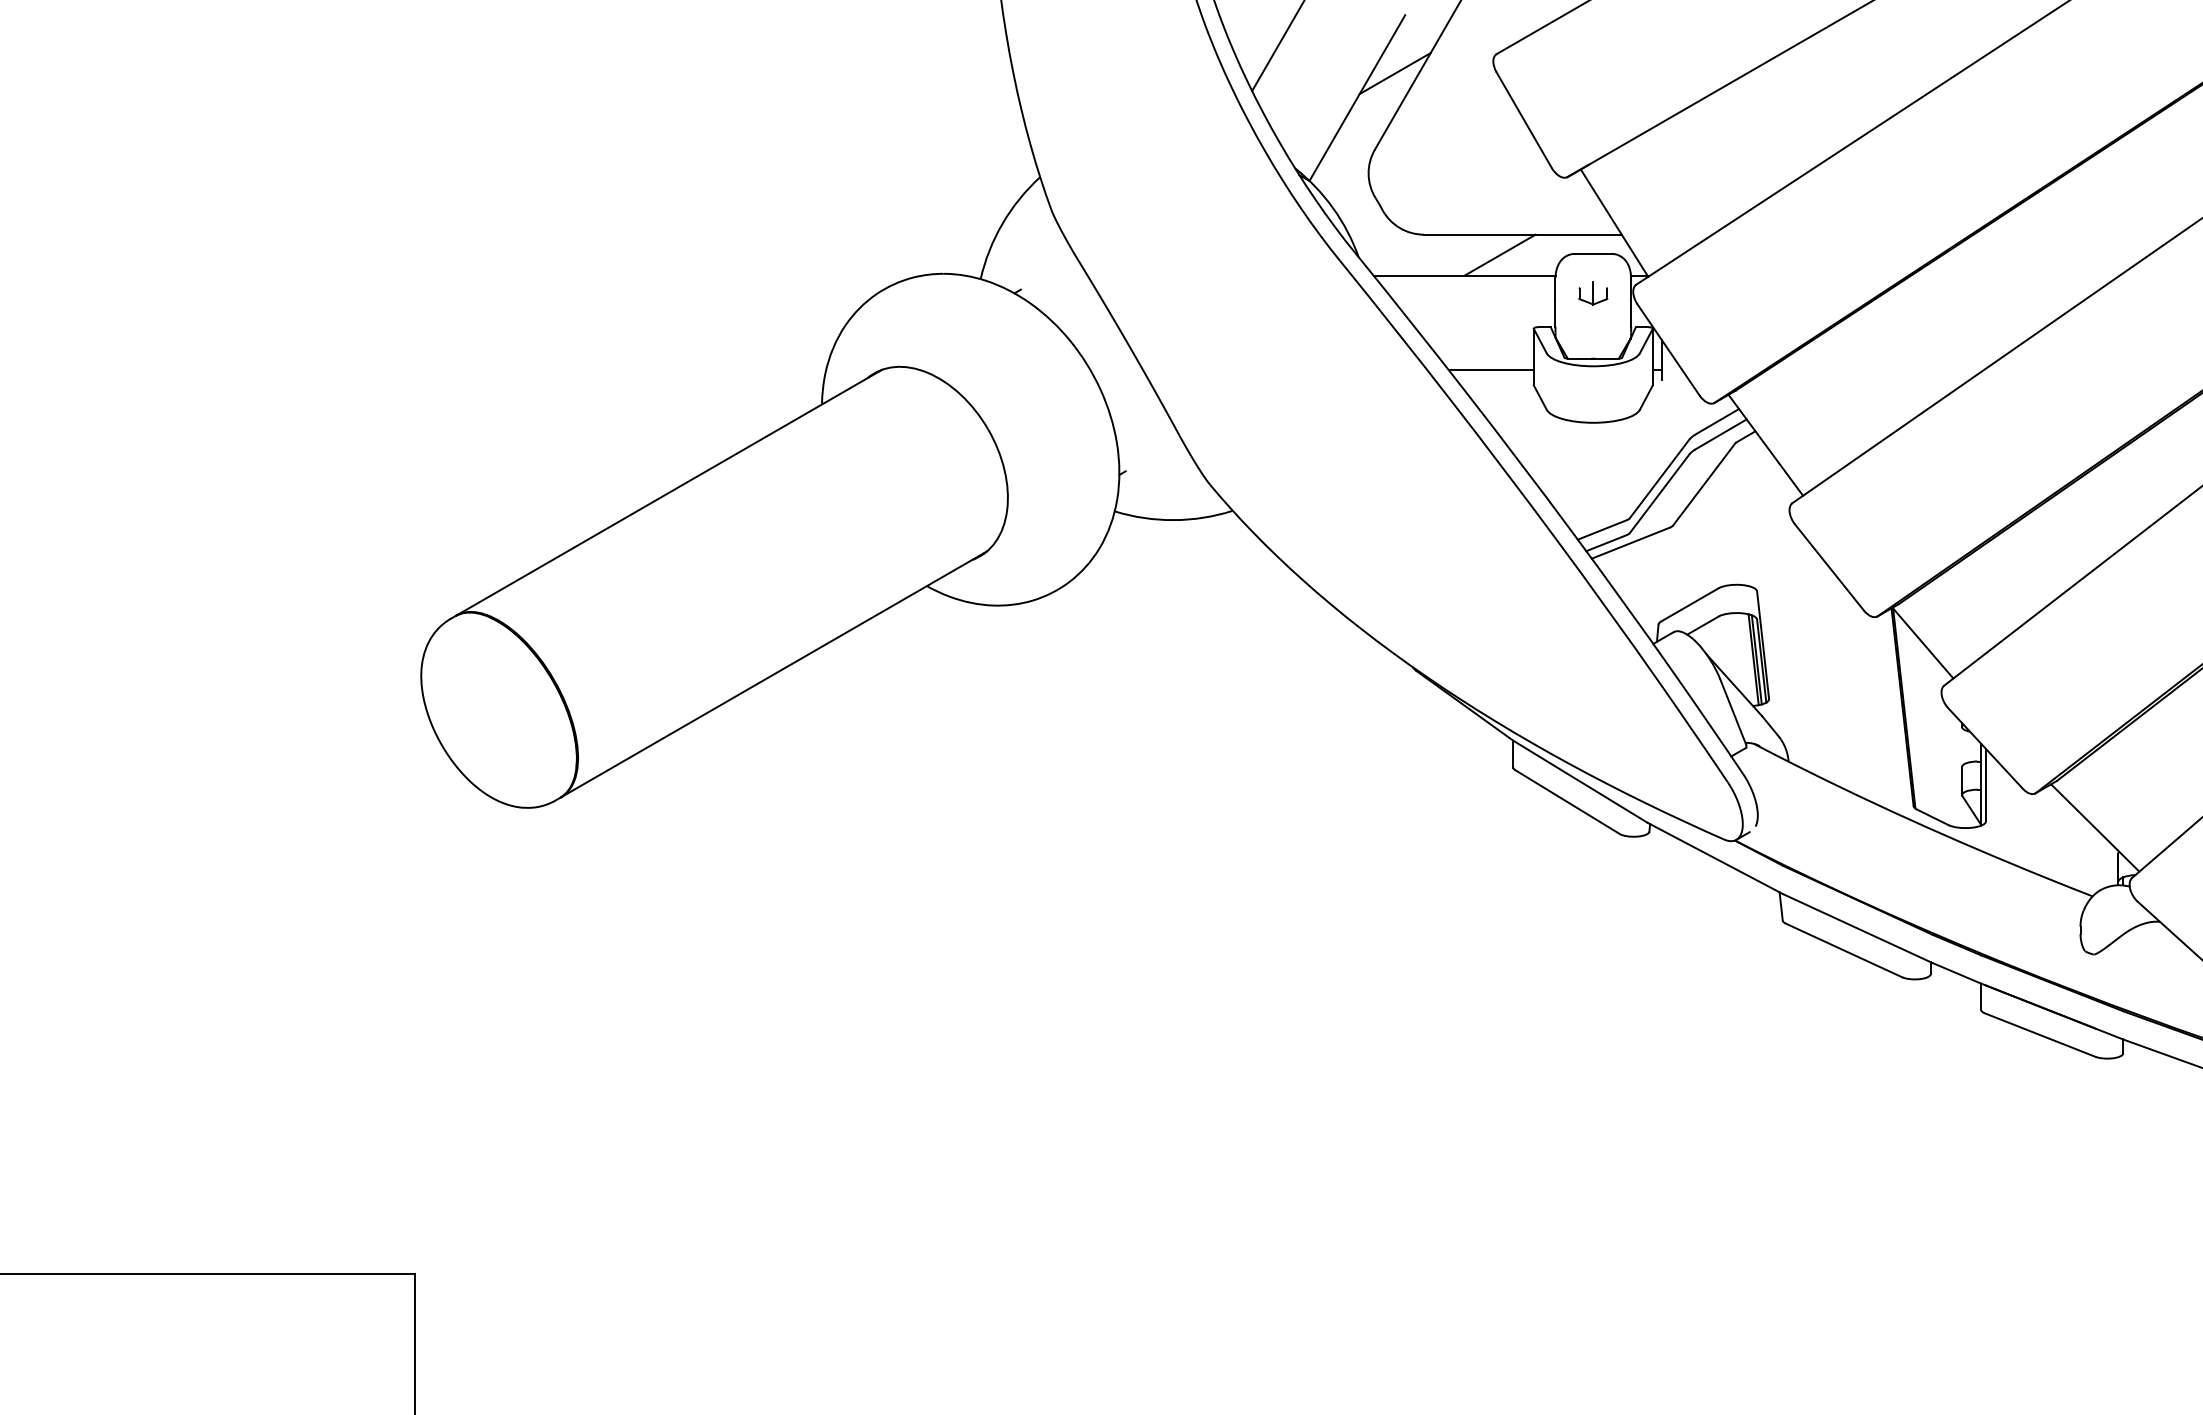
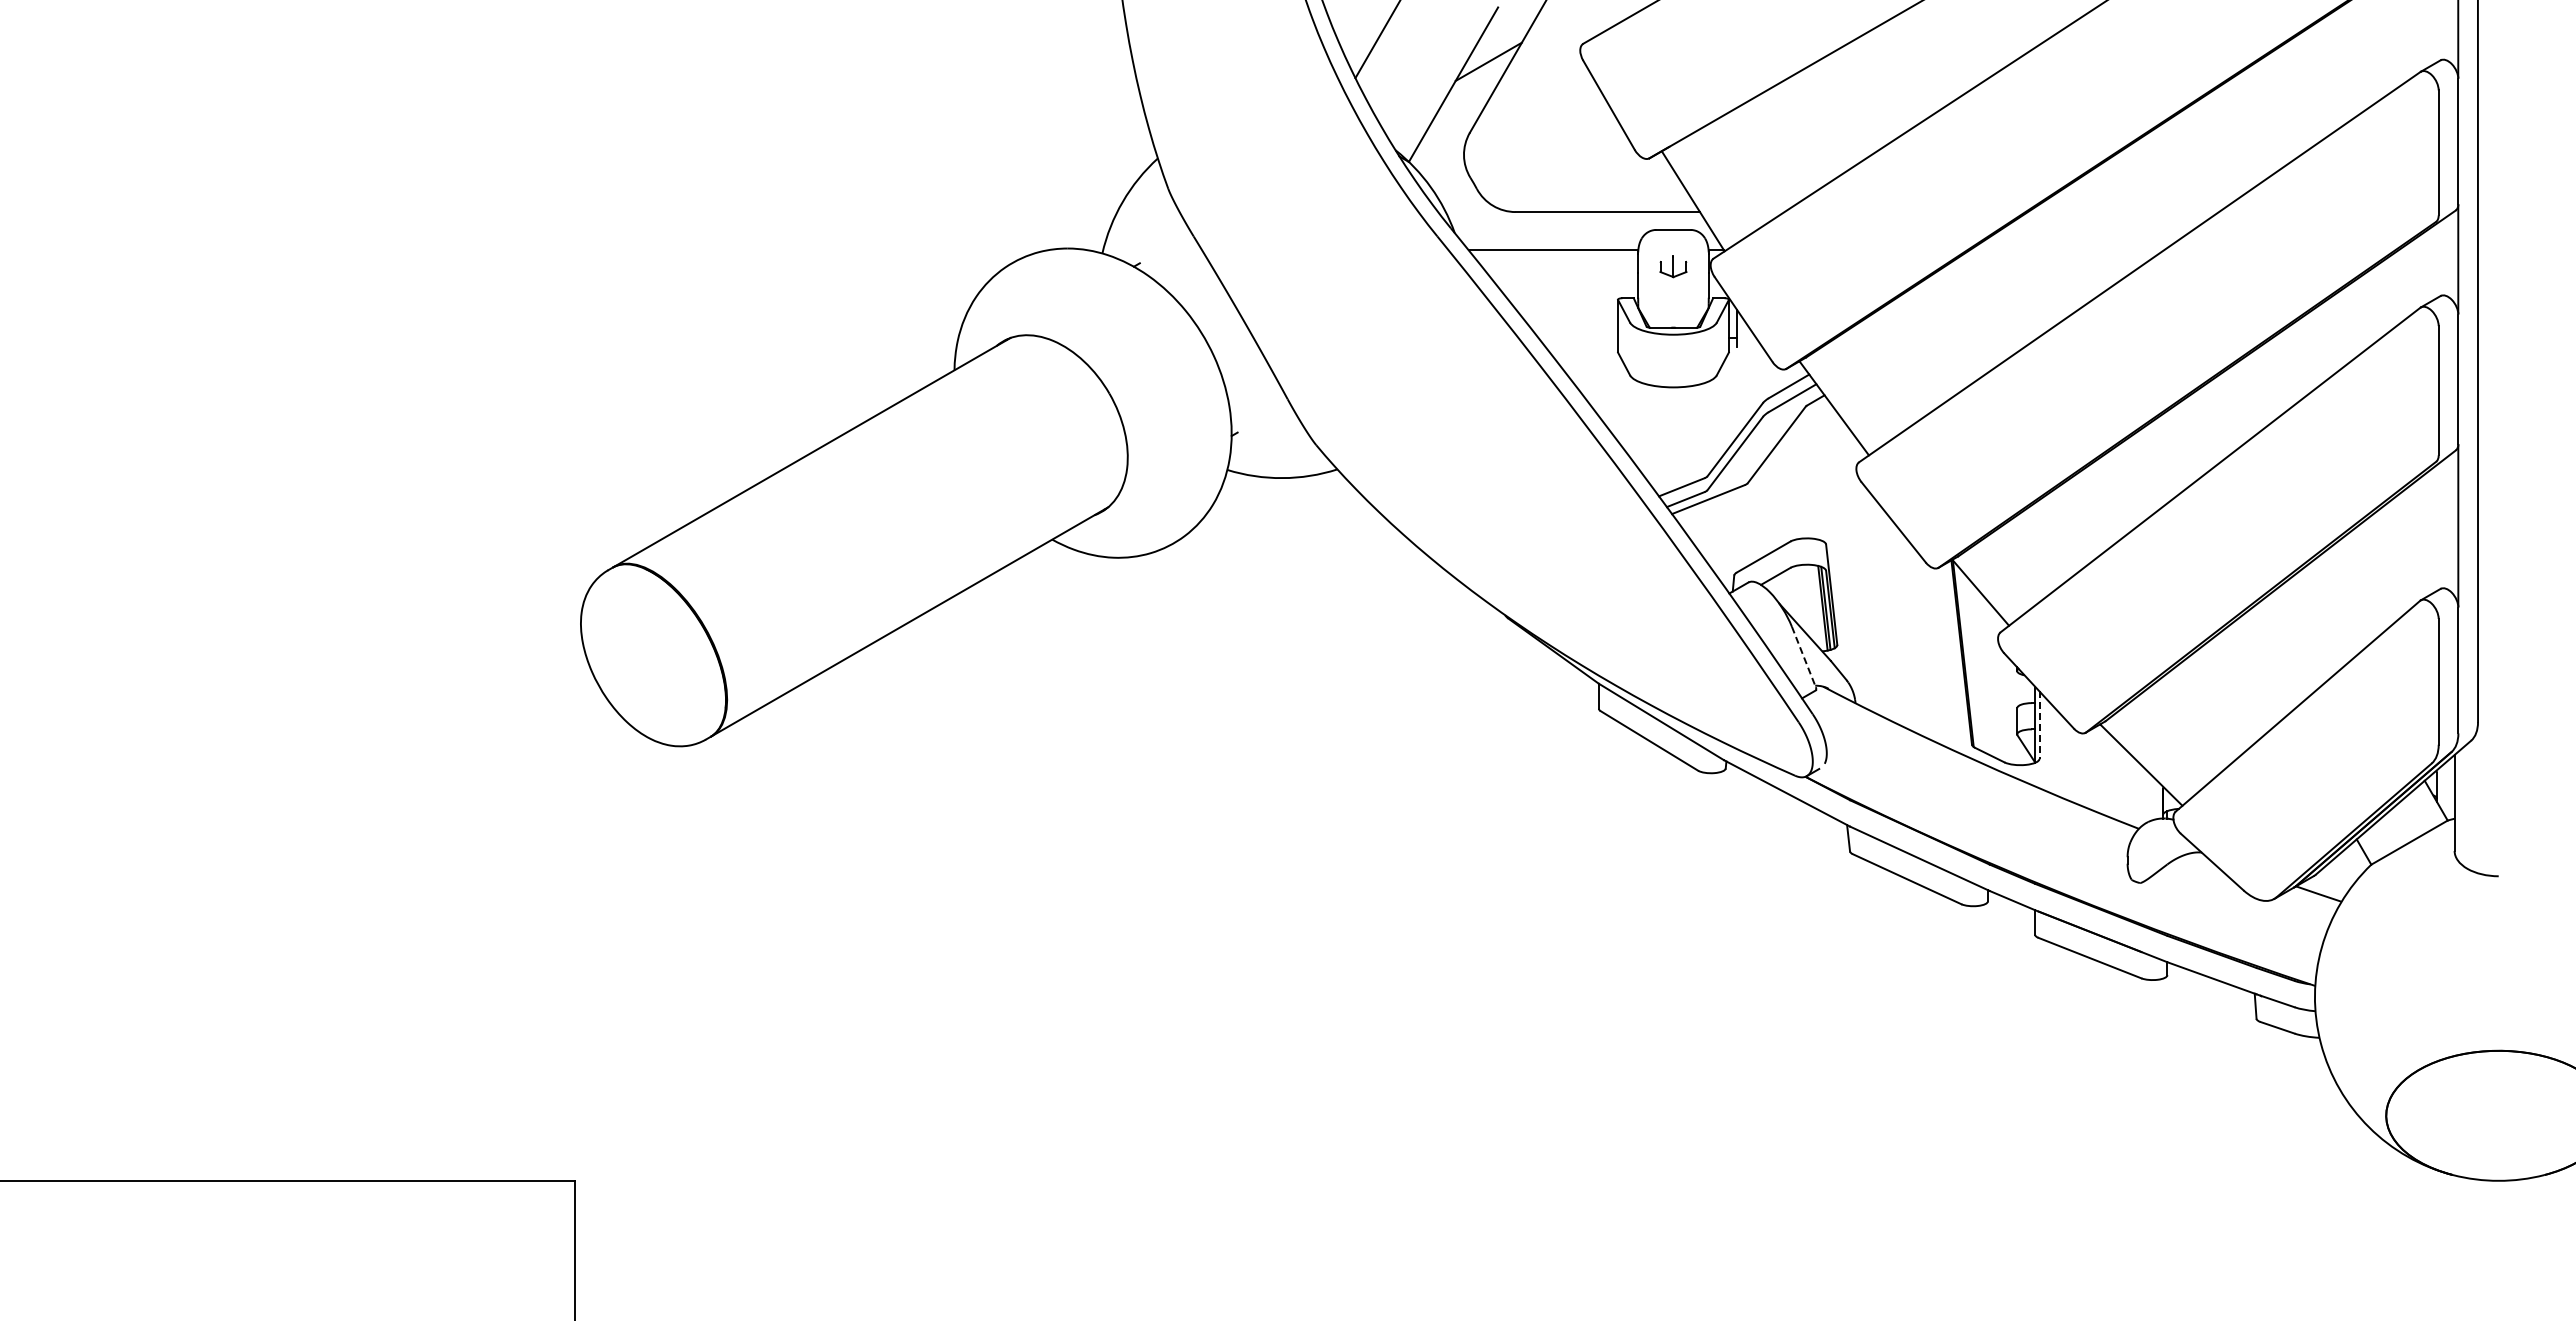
line: (1500, 255) -> (1586, 231), removed
line: (1491, 370) -> (1578, 338), removed
line: (1733, 712) -> (1804, 657), solid -> dashed
line: (1986, 785) -> (2039, 725), solid -> dashed

